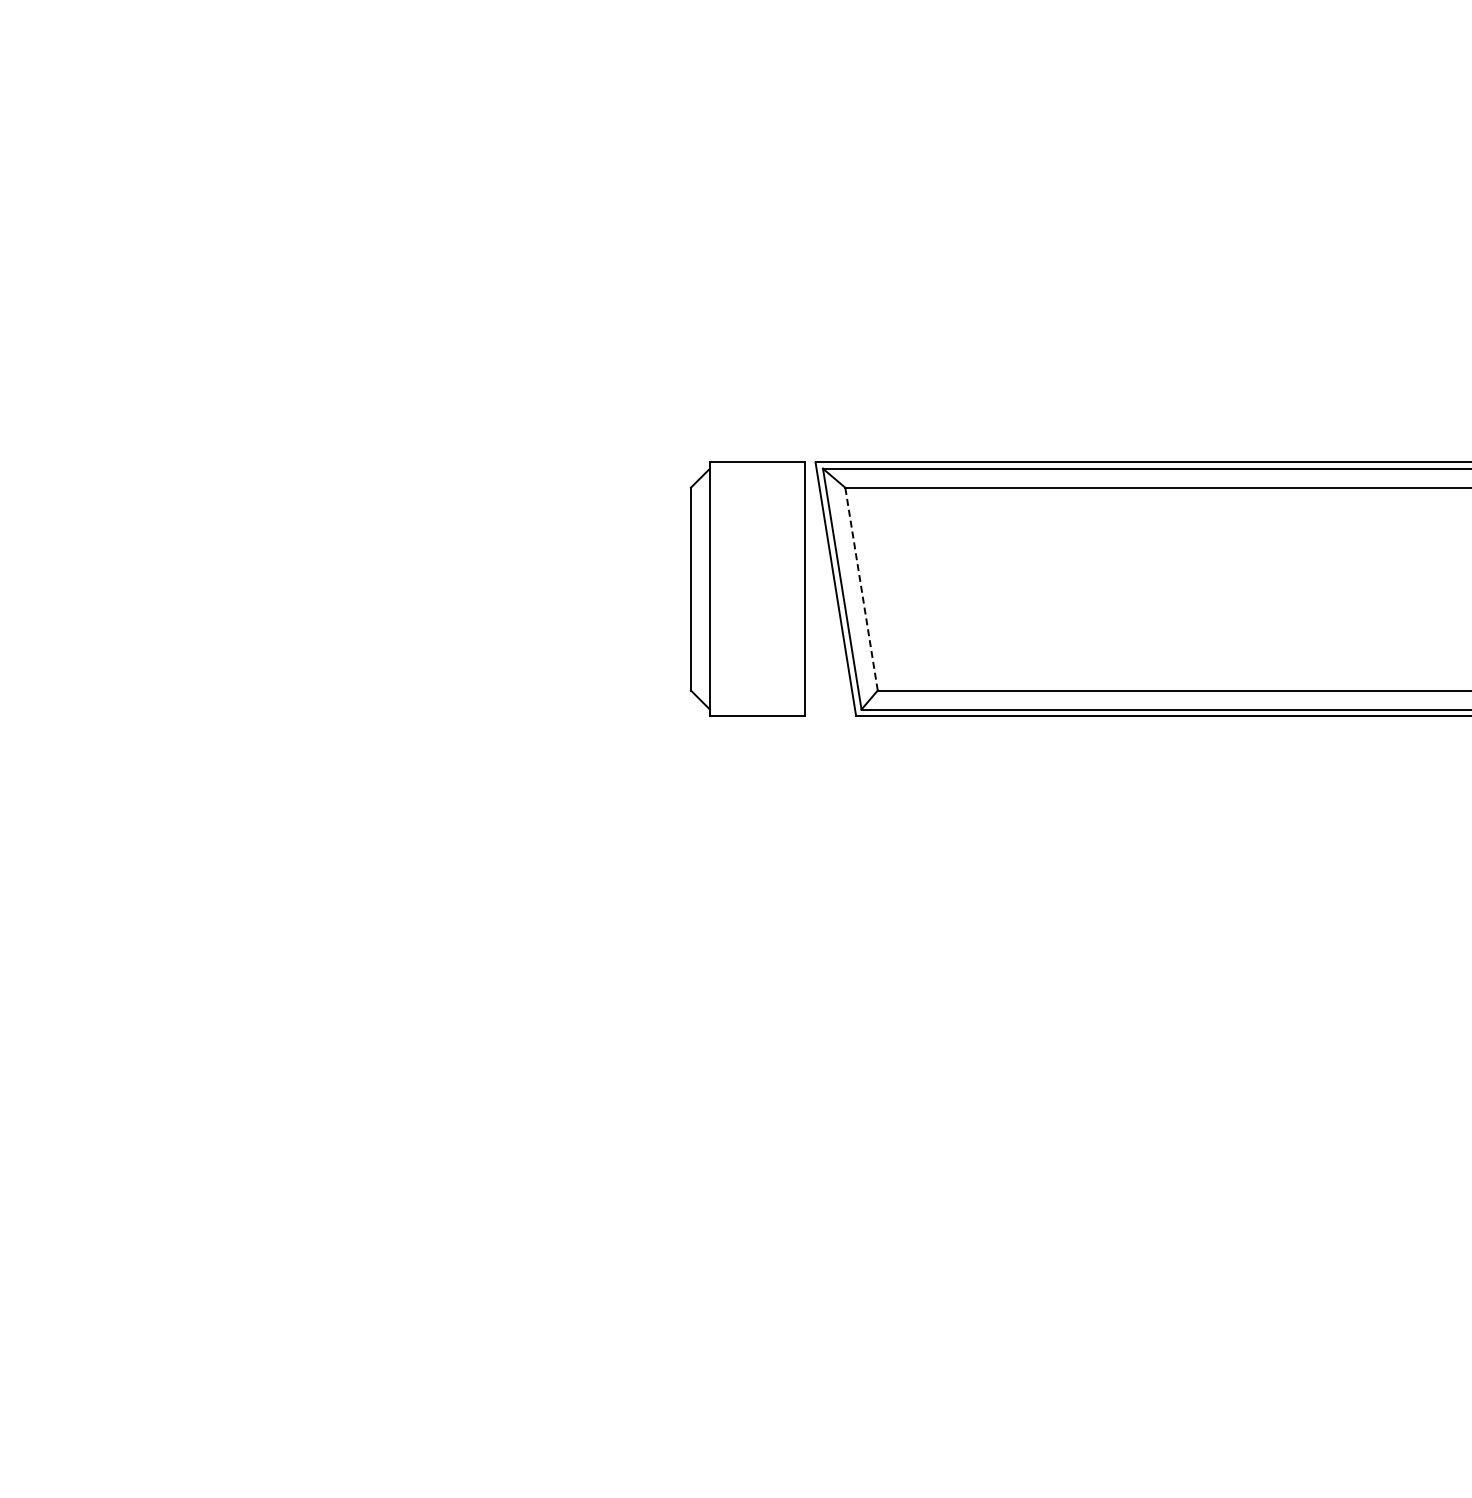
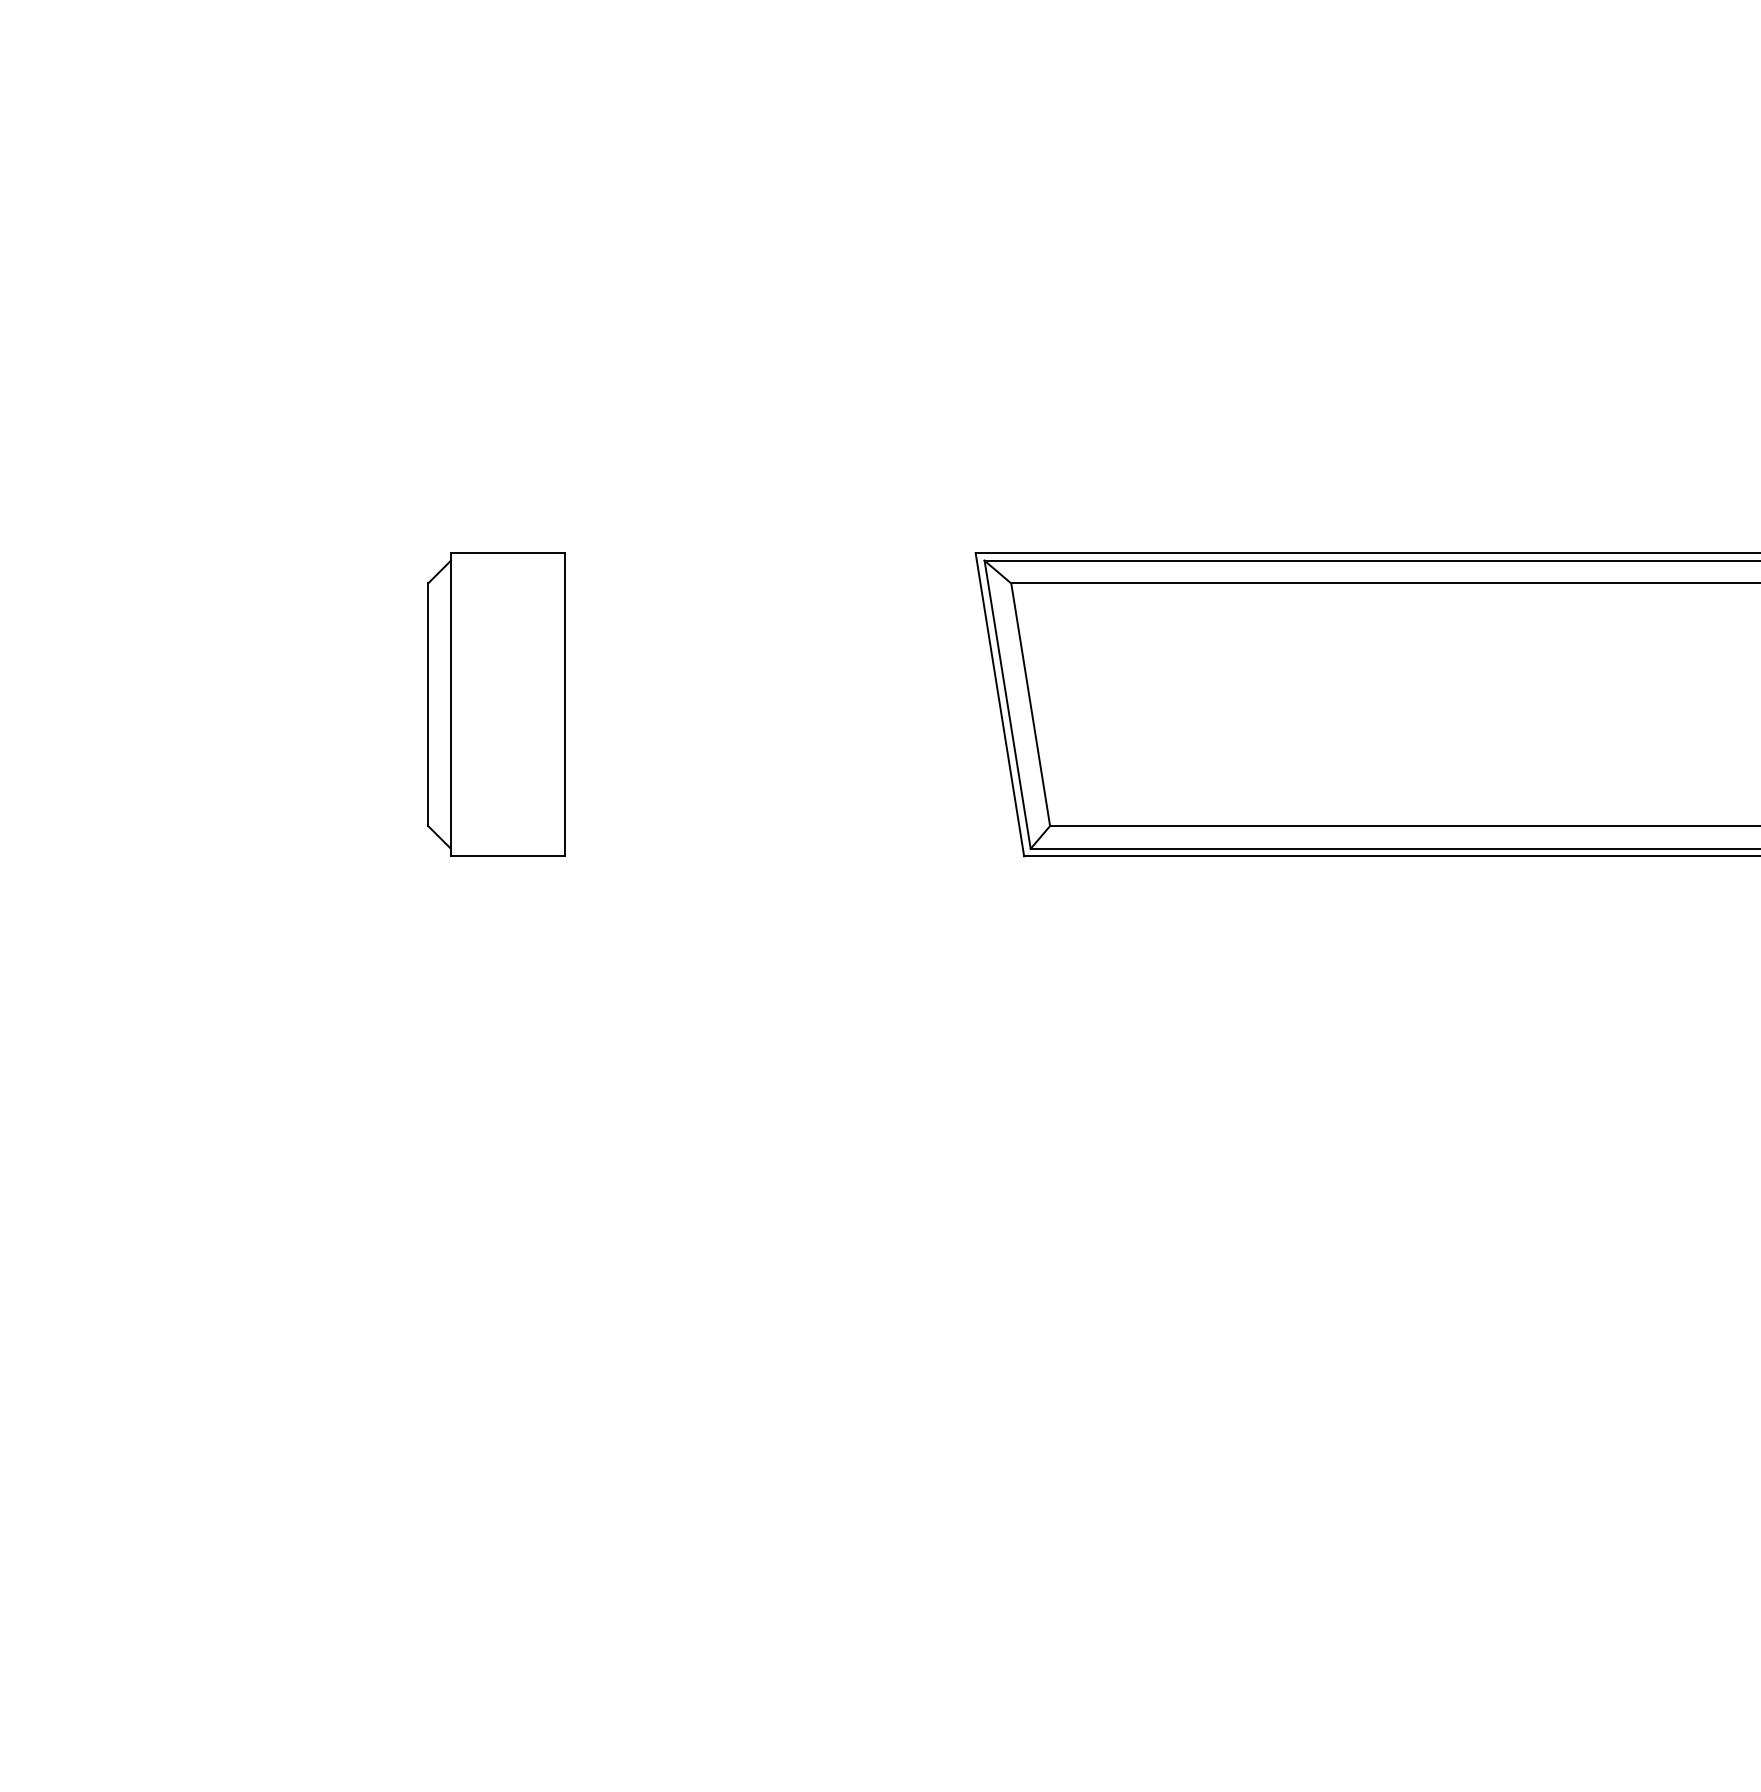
part: (747, 588) -> (495, 703), moved
line: (861, 589) -> (1030, 705), dashed -> solid

